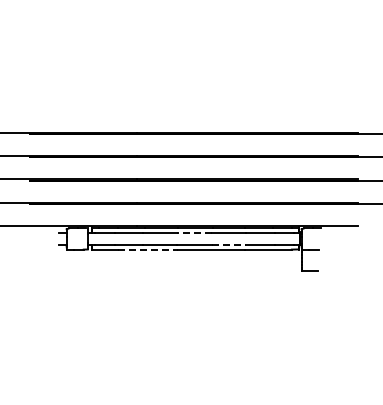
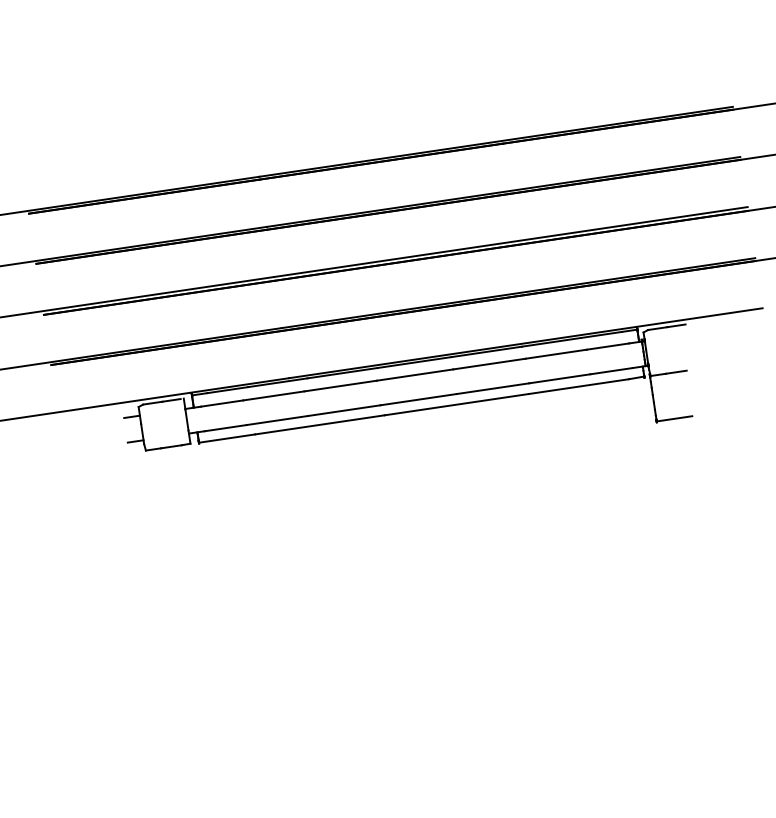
line: (194, 233) -> (414, 375), dashed -> solid
line: (229, 244) -> (493, 388), dashed -> solid
line: (148, 249) -> (320, 424), dashed -> solid

